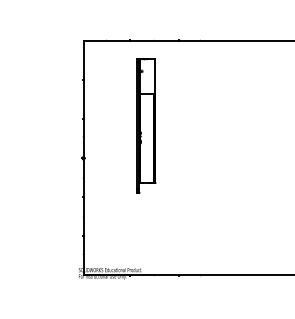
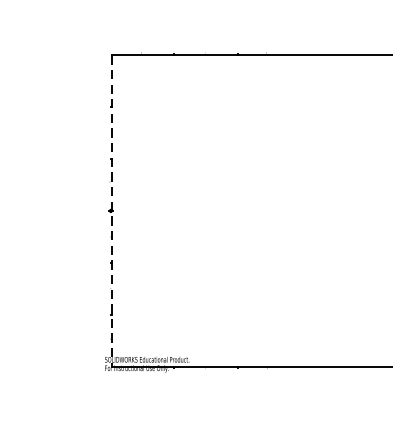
part: (146, 125) -> (195, 167), removed
line: (84, 158) -> (112, 211), solid -> dashed

